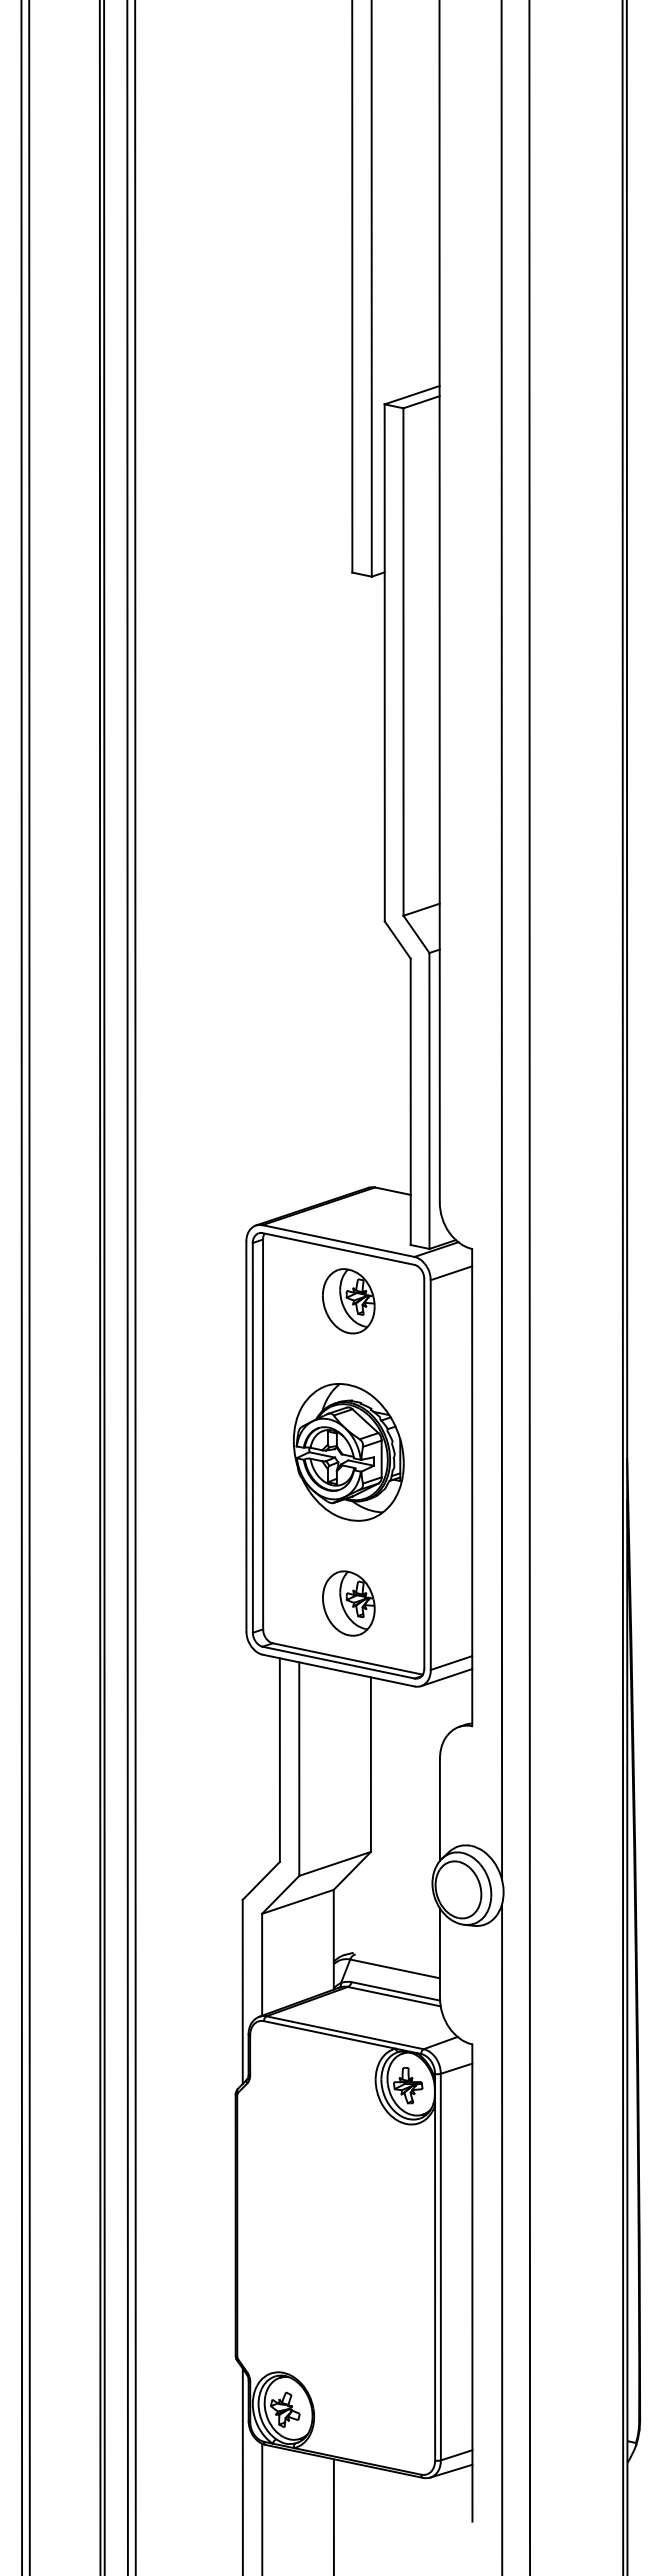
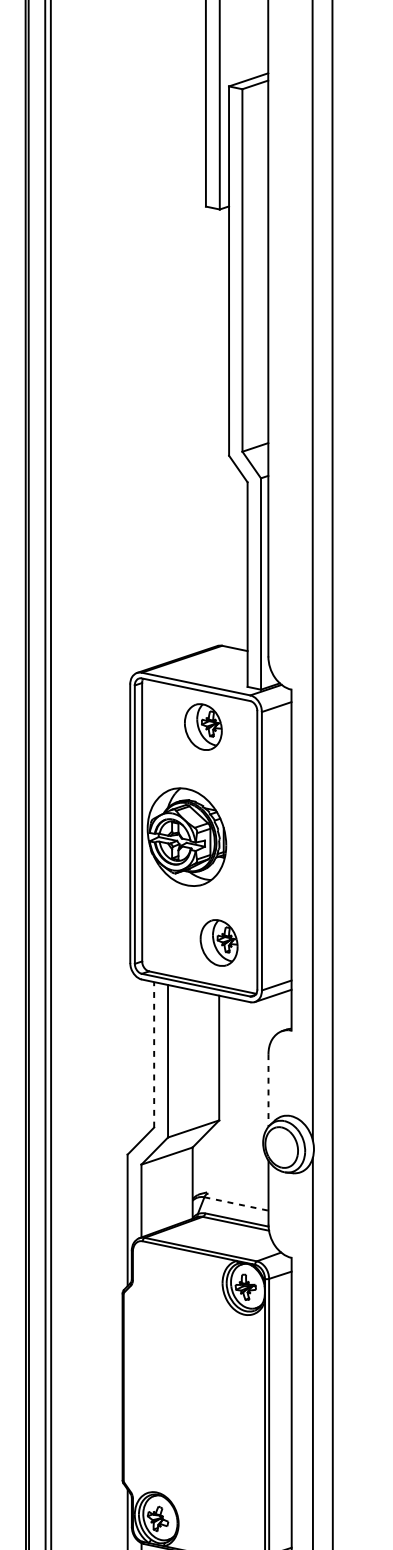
part: (348, 1452) -> (186, 837), moved
part: (348, 1603) -> (218, 942), moved
line: (279, 1760) -> (153, 1055), solid -> dashed
line: (439, 1810) -> (268, 1090), solid -> dashed
line: (395, 1968) -> (236, 1203), solid -> dashed

